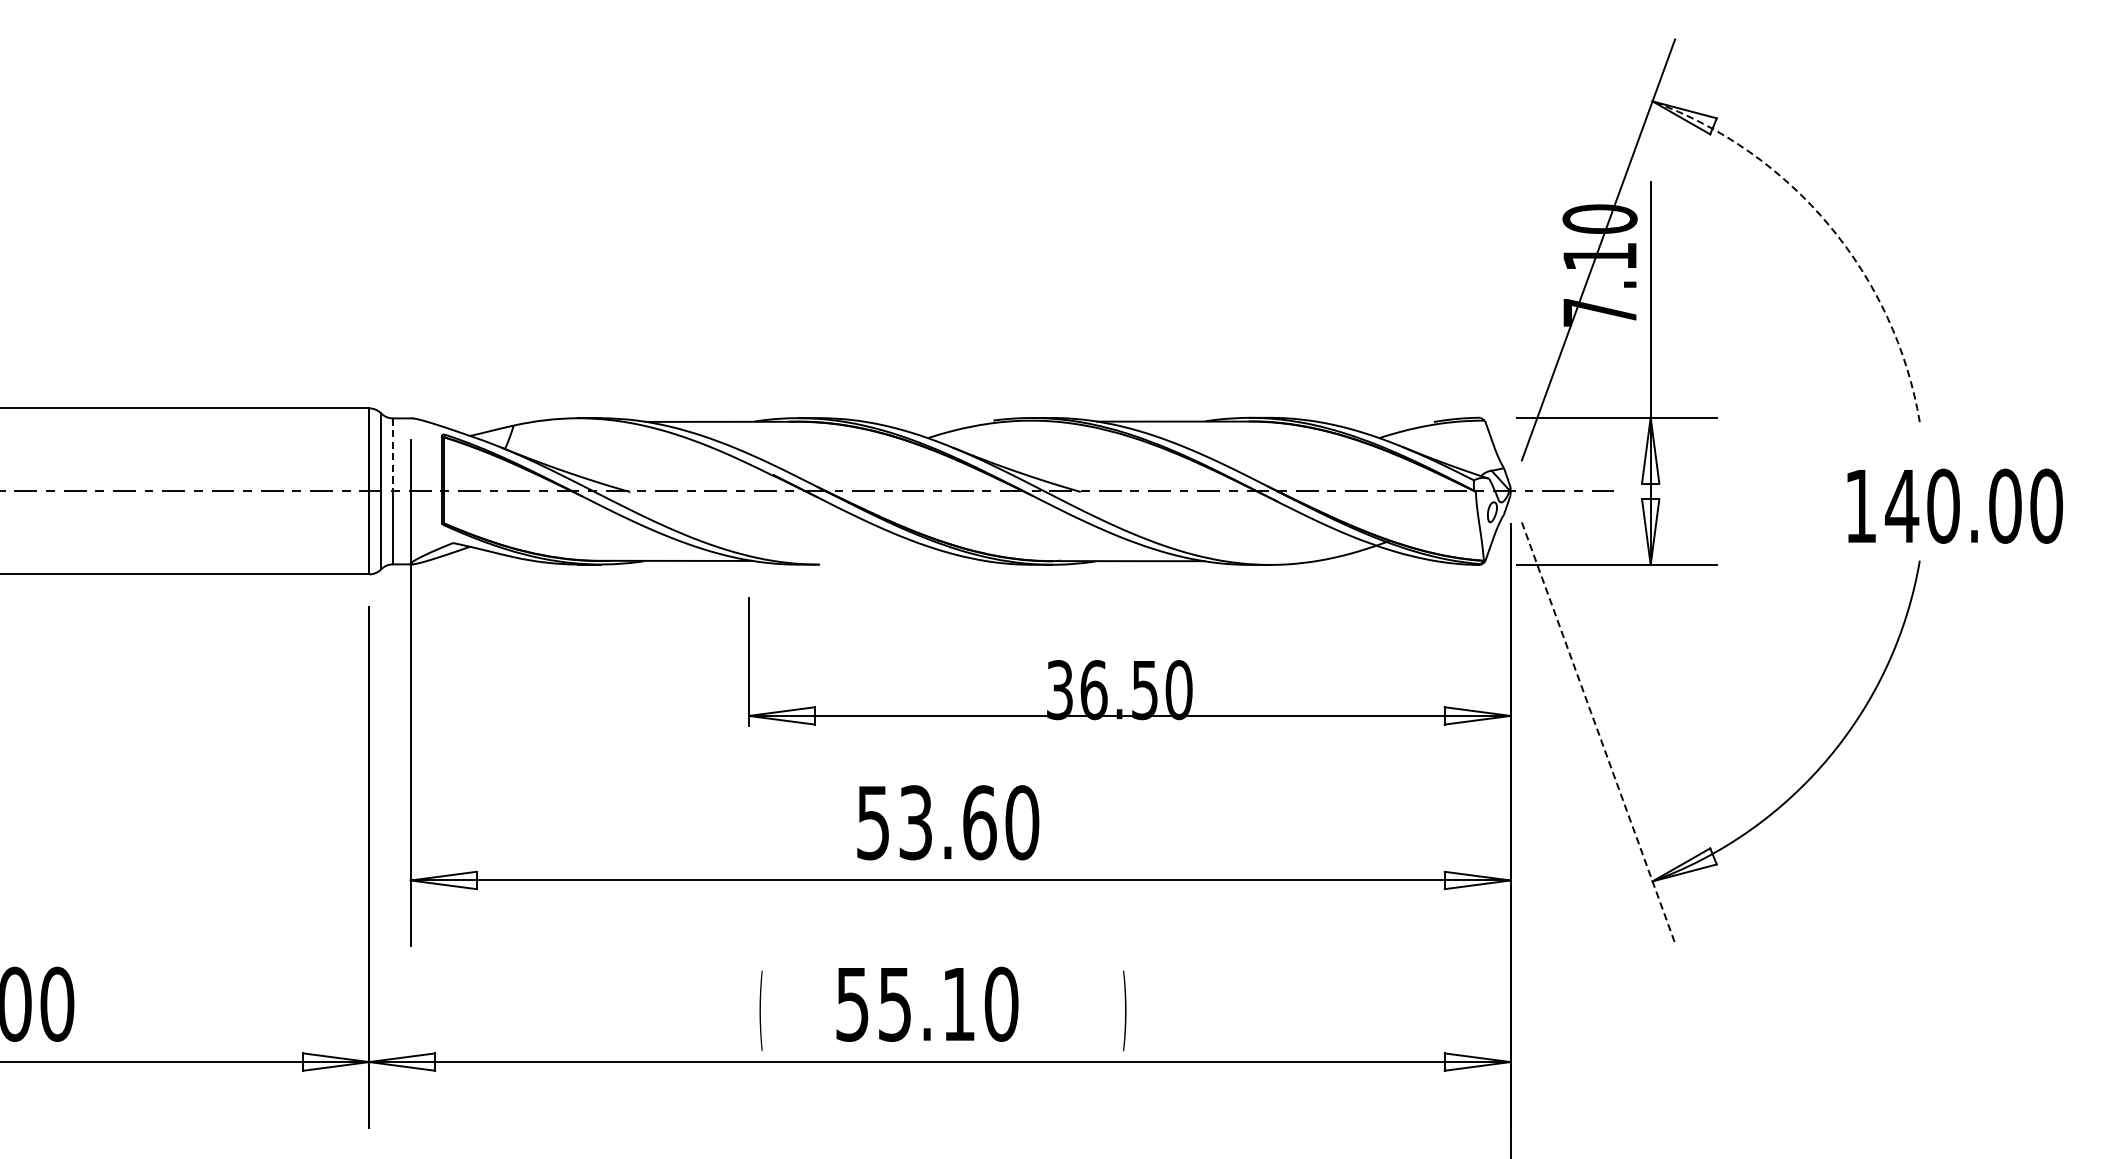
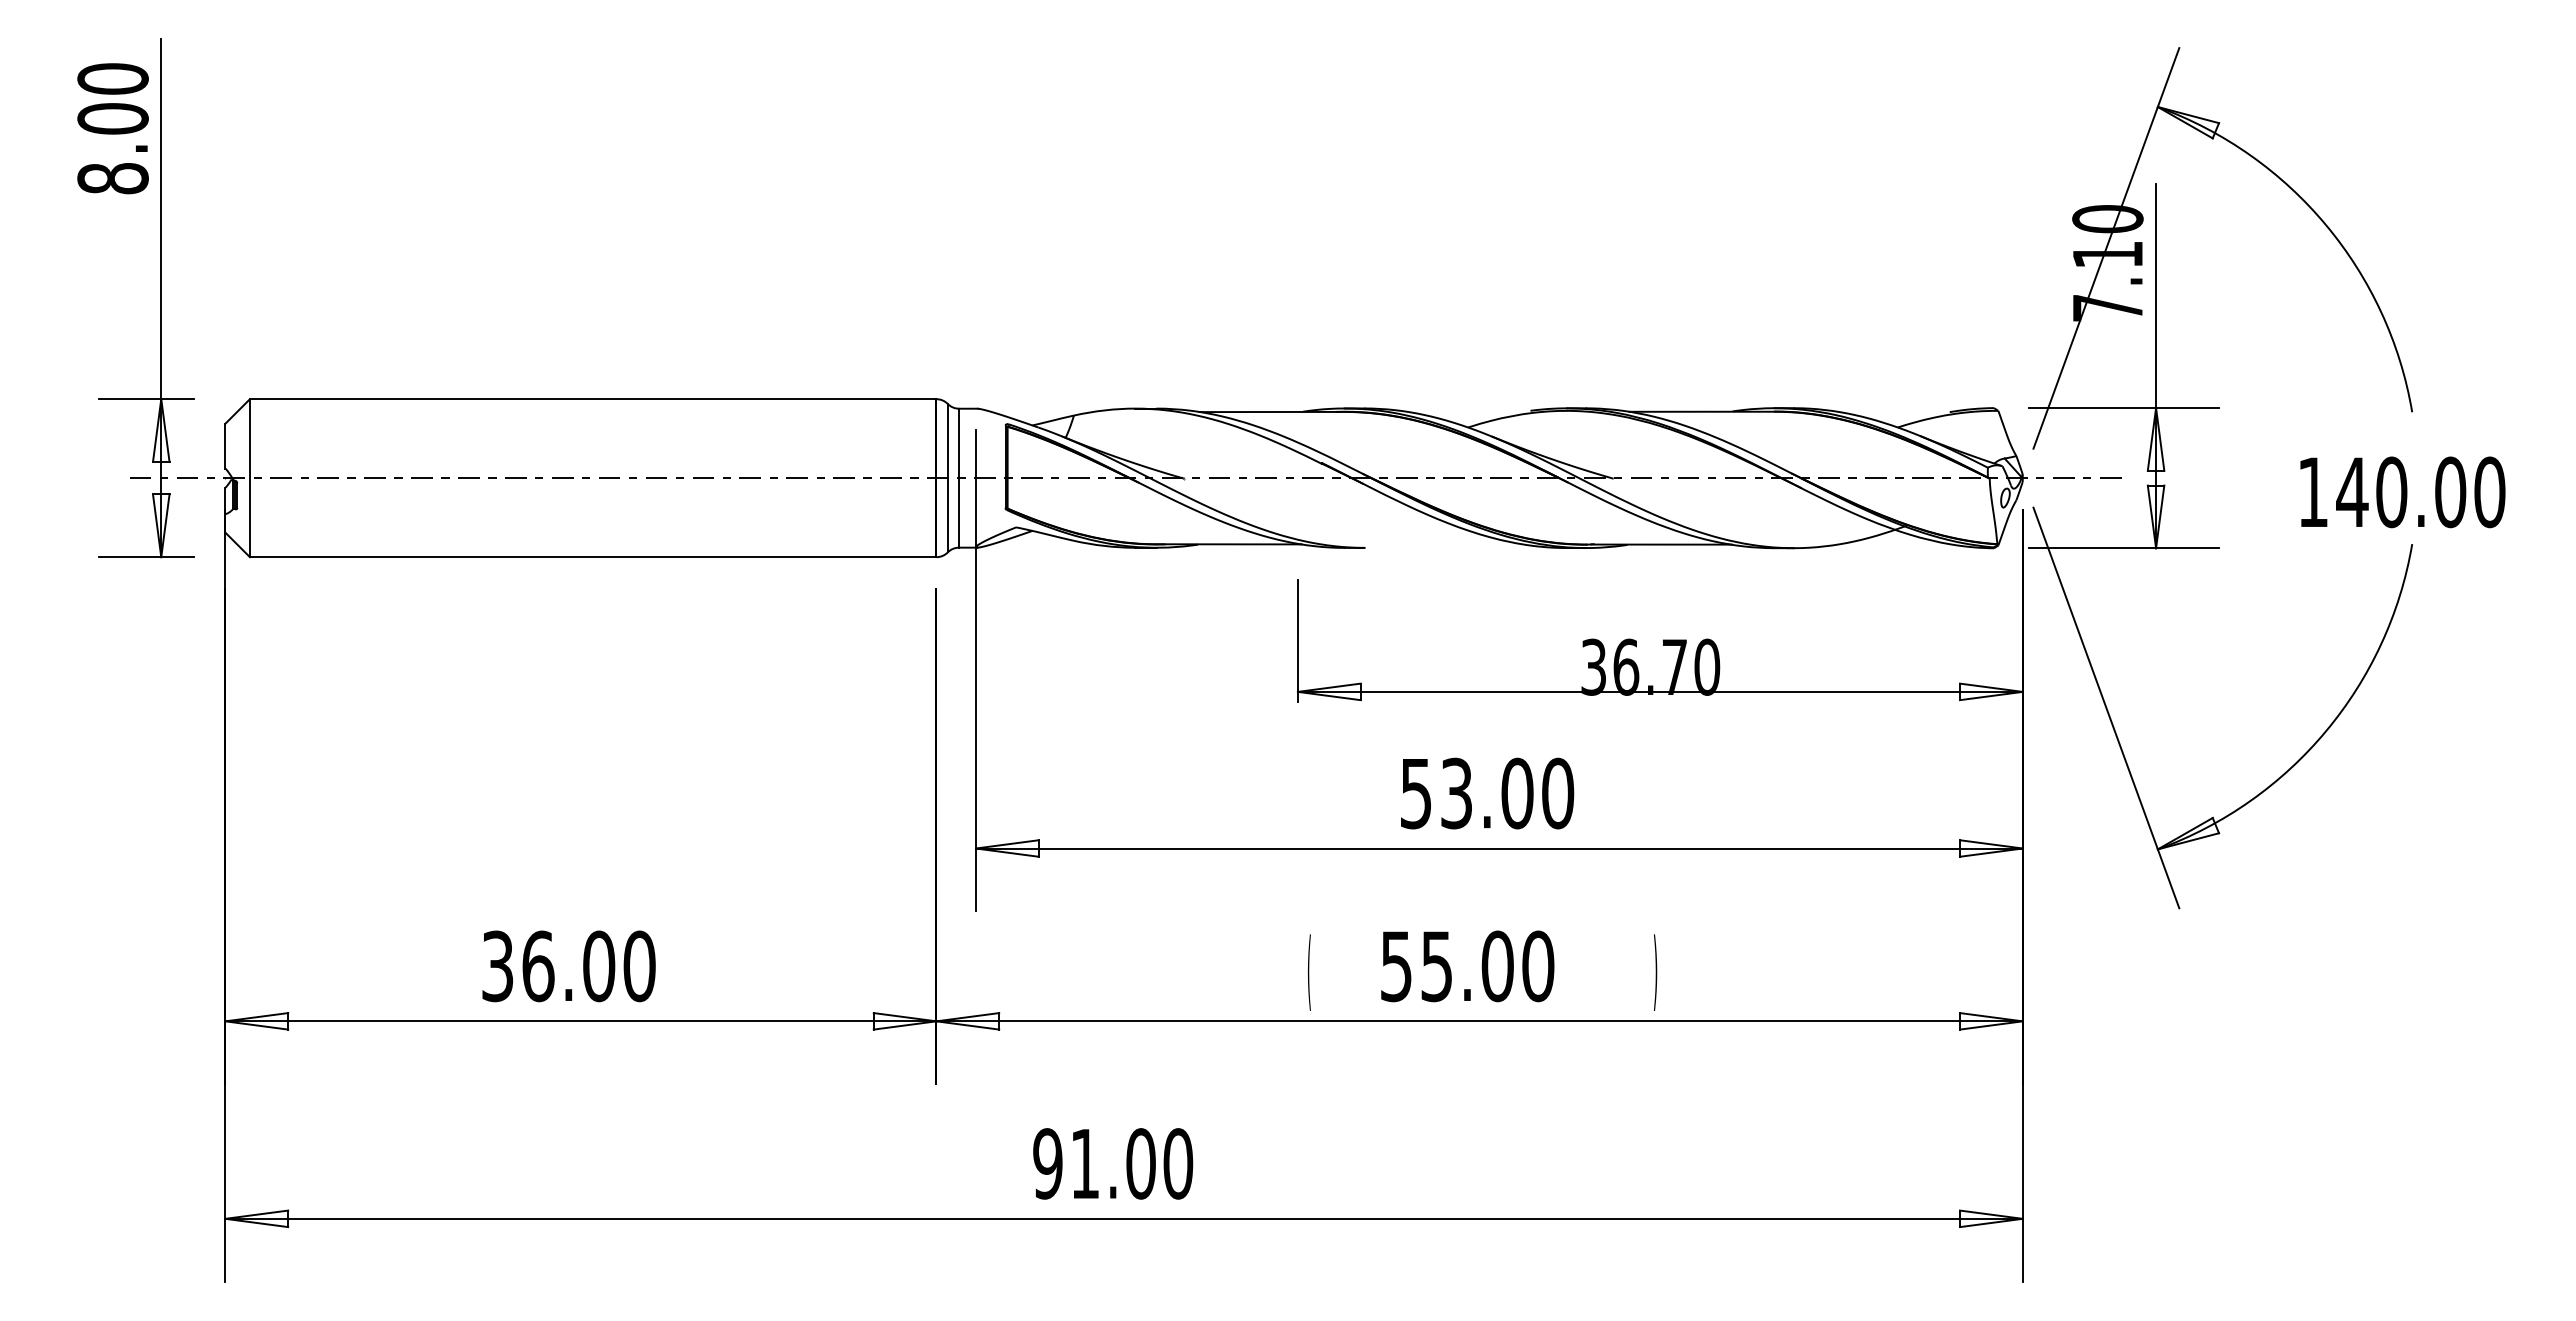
arc: (1829, 225) -> (2326, 225), dashed -> solid
line: (393, 454) -> (959, 443), dashed -> solid
text: (1954, 506) -> (2402, 492), moved
text: (1144, 690) -> (1674, 667), 36.50 -> 36.70
line: (1598, 733) -> (2106, 708), dashed -> solid
text: (979, 822) -> (1517, 793), 53.60 -> 53.00
text: (958, 1004) -> (1497, 966), 55.10 -> 55.00

